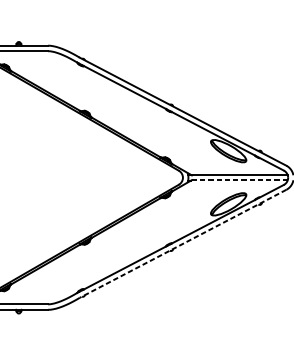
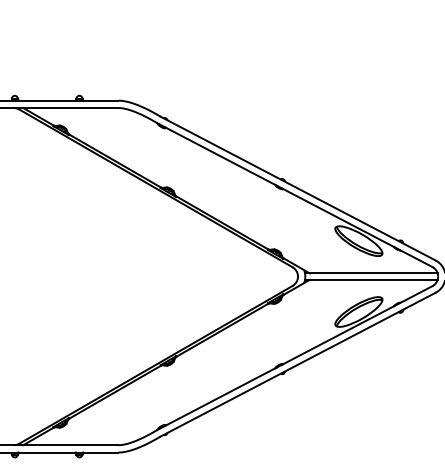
line: (239, 179) -> (373, 279), dashed -> solid
line: (182, 243) -> (297, 364), dashed -> solid

